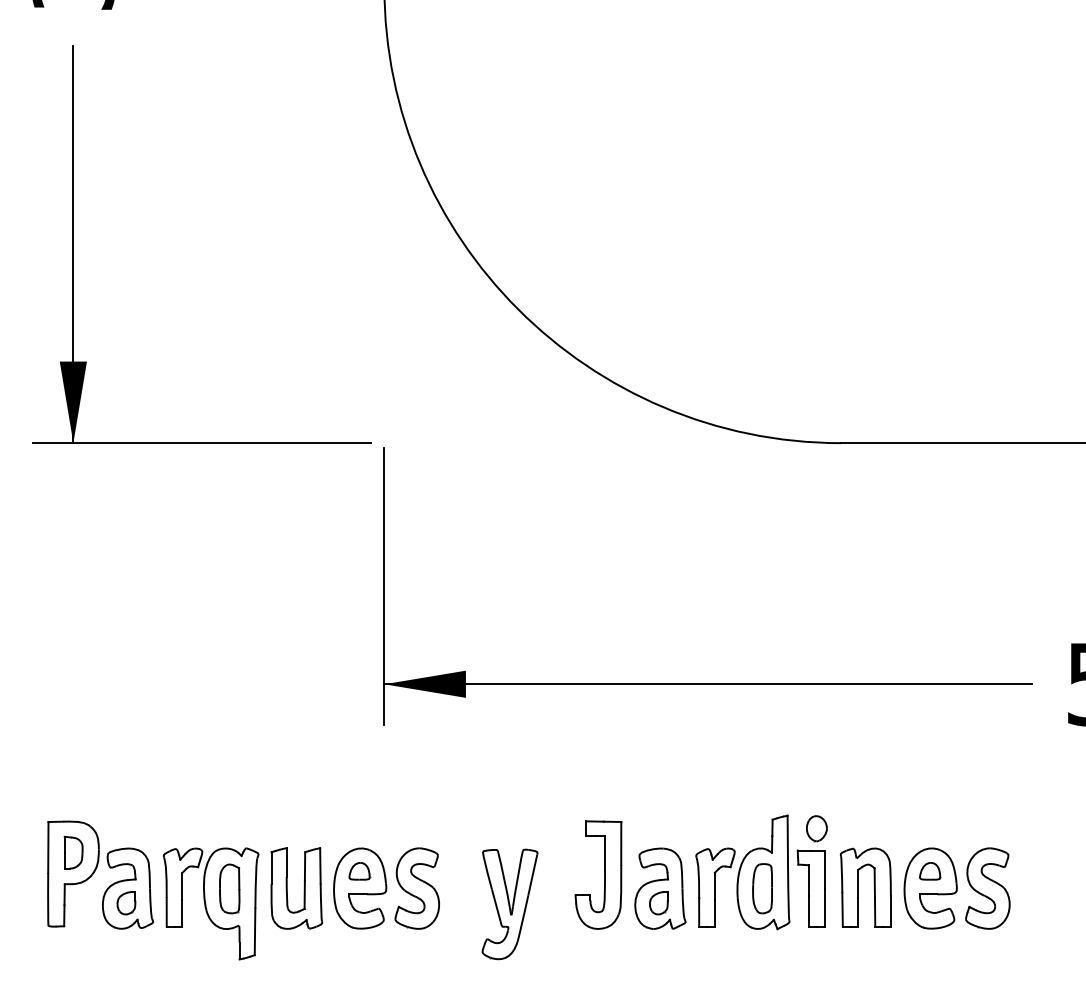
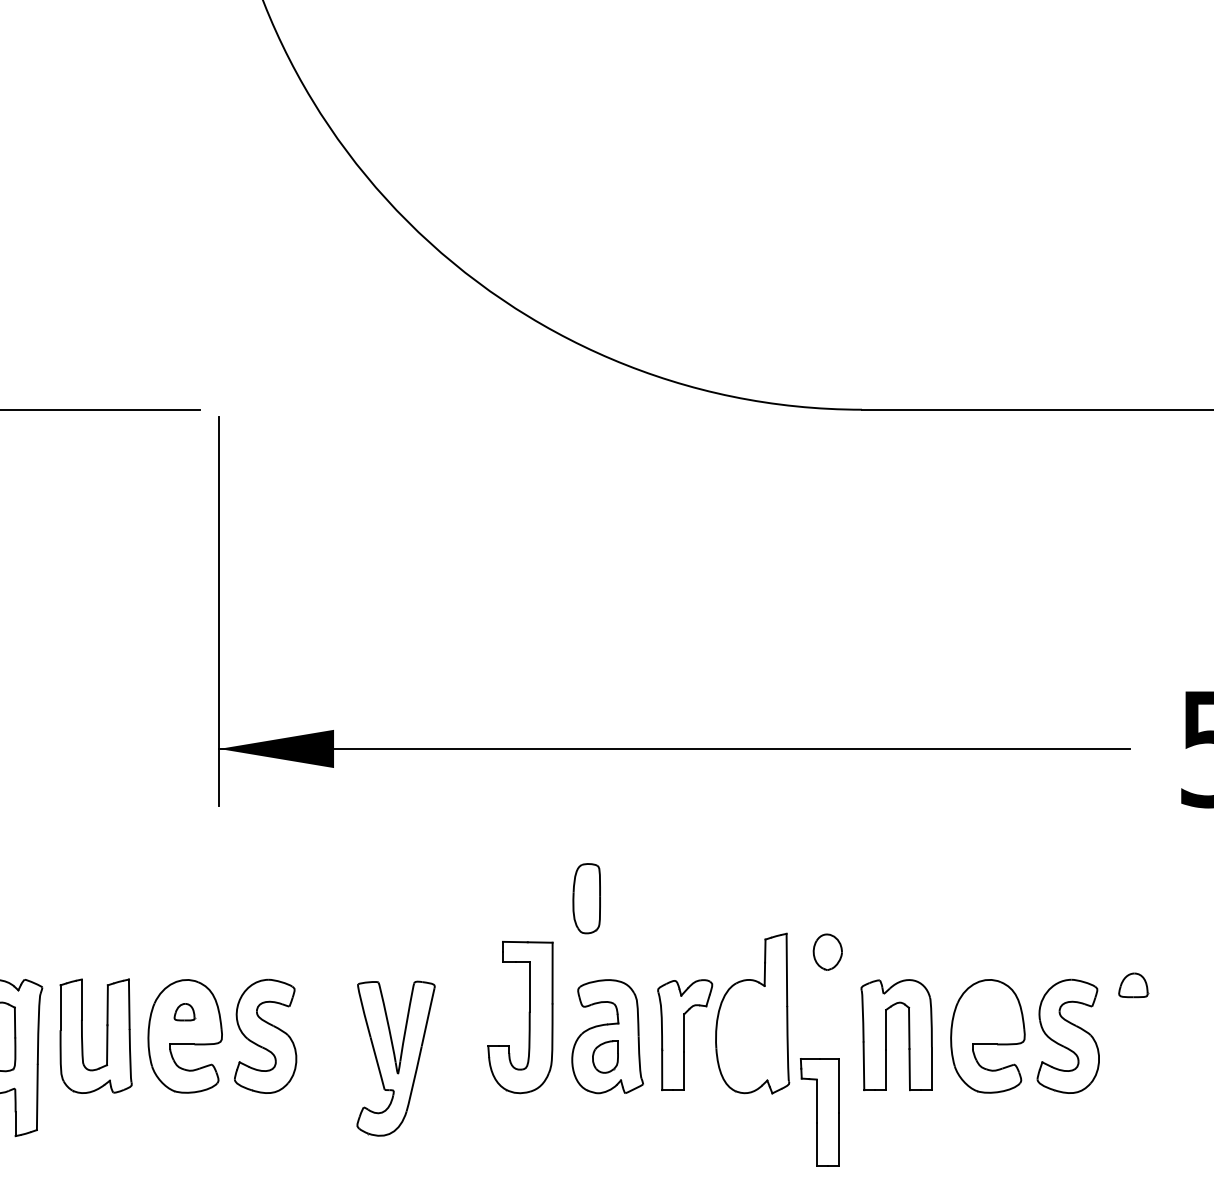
part: (359, 871) -> (184, 1012), size x0.7
part: (930, 871) -> (1133, 985), moved
part: (762, 888) -> (586, 898), moved
part: (810, 888) -> (818, 1112), moved

